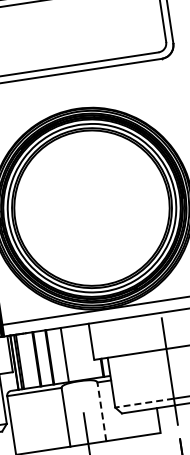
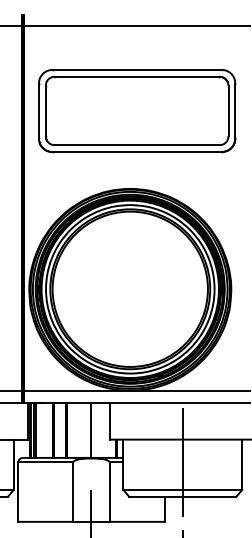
line: (64, 355) -> (91, 430), moved
line: (144, 402) -> (153, 489), dashed -> solid
line: (101, 412) -> (109, 492), dashed -> solid

